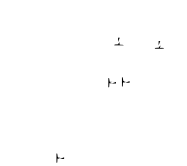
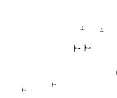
part: (119, 81) -> (82, 47), size x1.6

